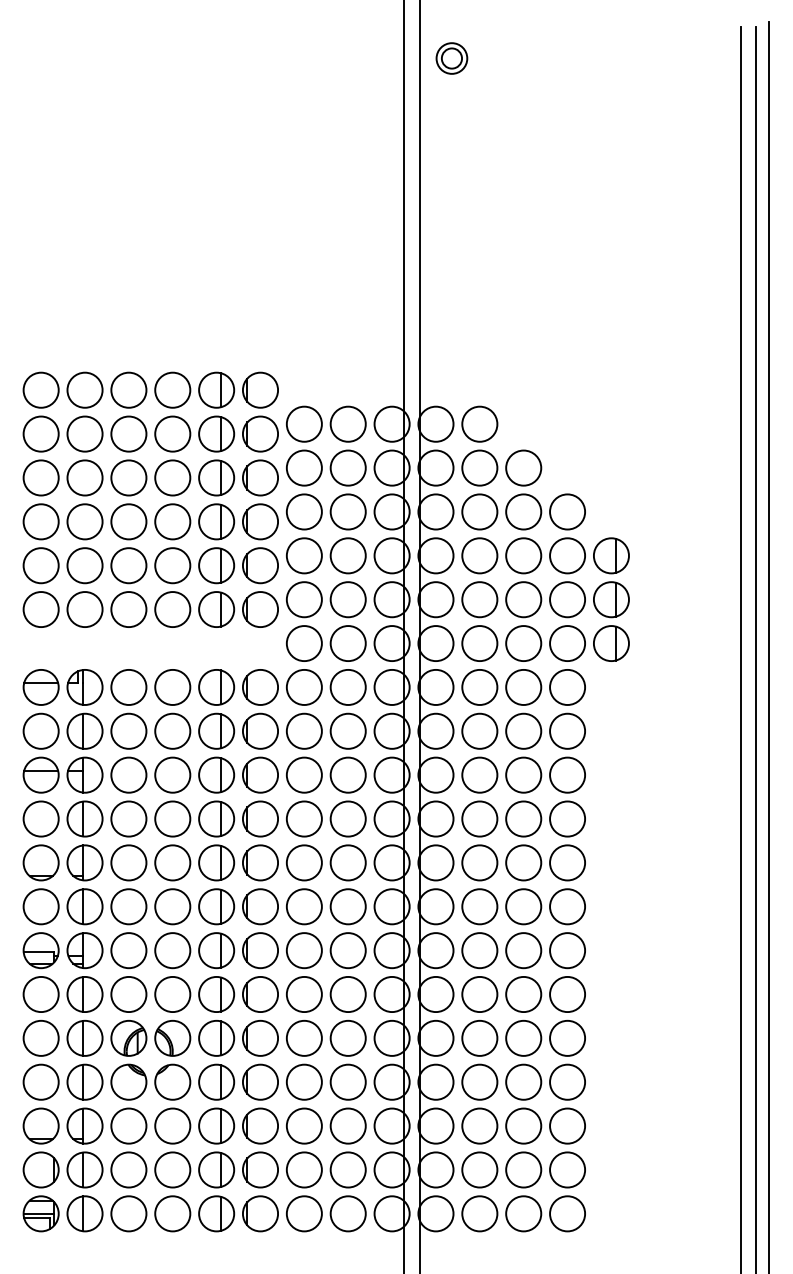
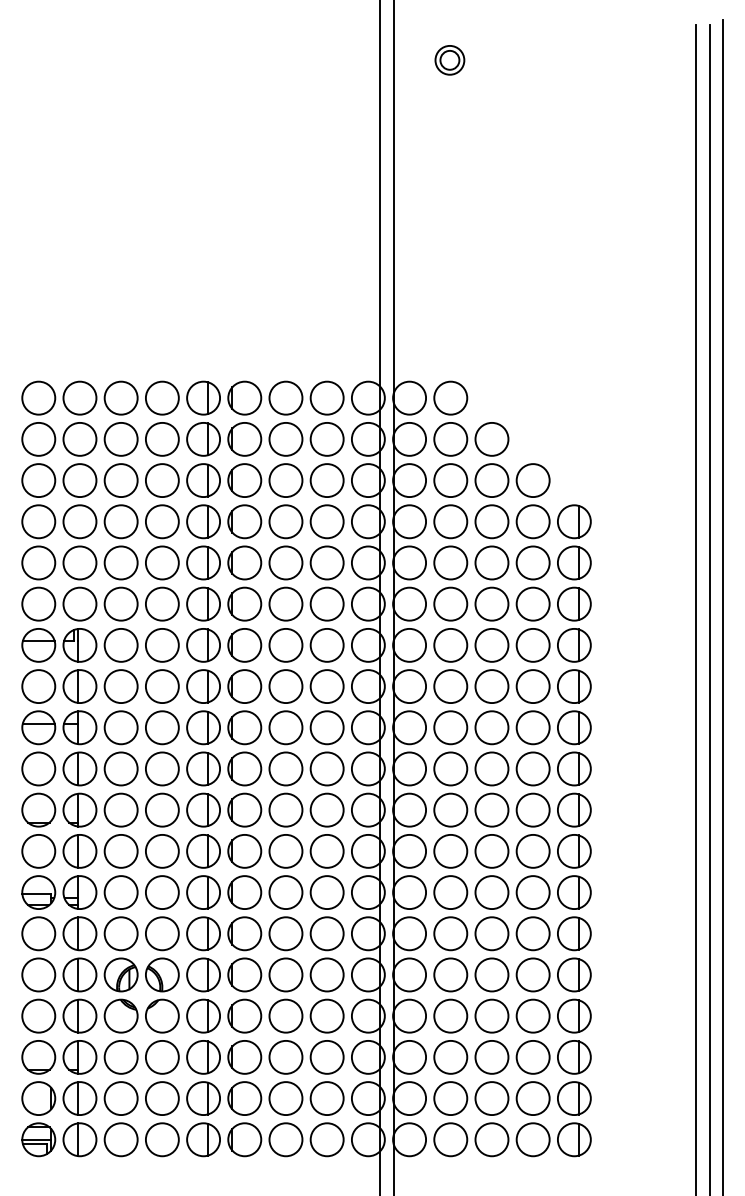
part: (451, 58) -> (449, 60), moved
part: (142, 490) -> (133, 492), moved
part: (611, 950) -> (574, 892), added

